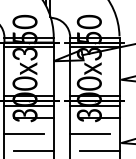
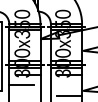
line: (88, 134) -> (62, 85), removed
line: (33, 150) -> (27, 95), removed

